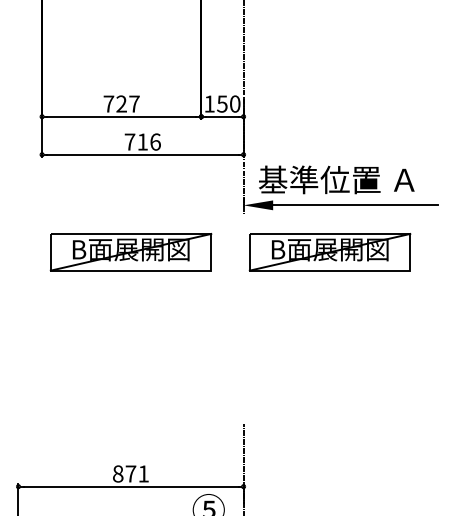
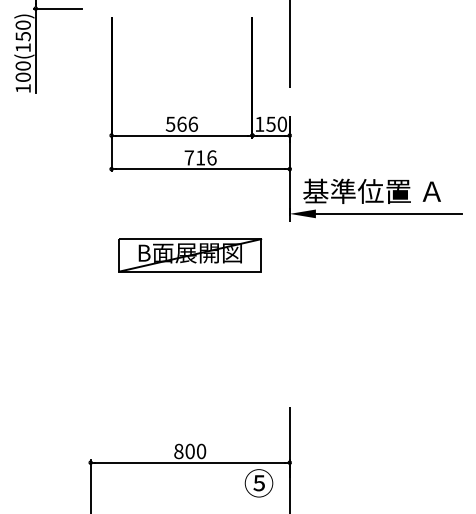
text: (121, 103) -> (181, 123), 727 -> 566
part: (330, 252) -> (366, 255), removed
text: (136, 474) -> (195, 451), 871 -> 800

